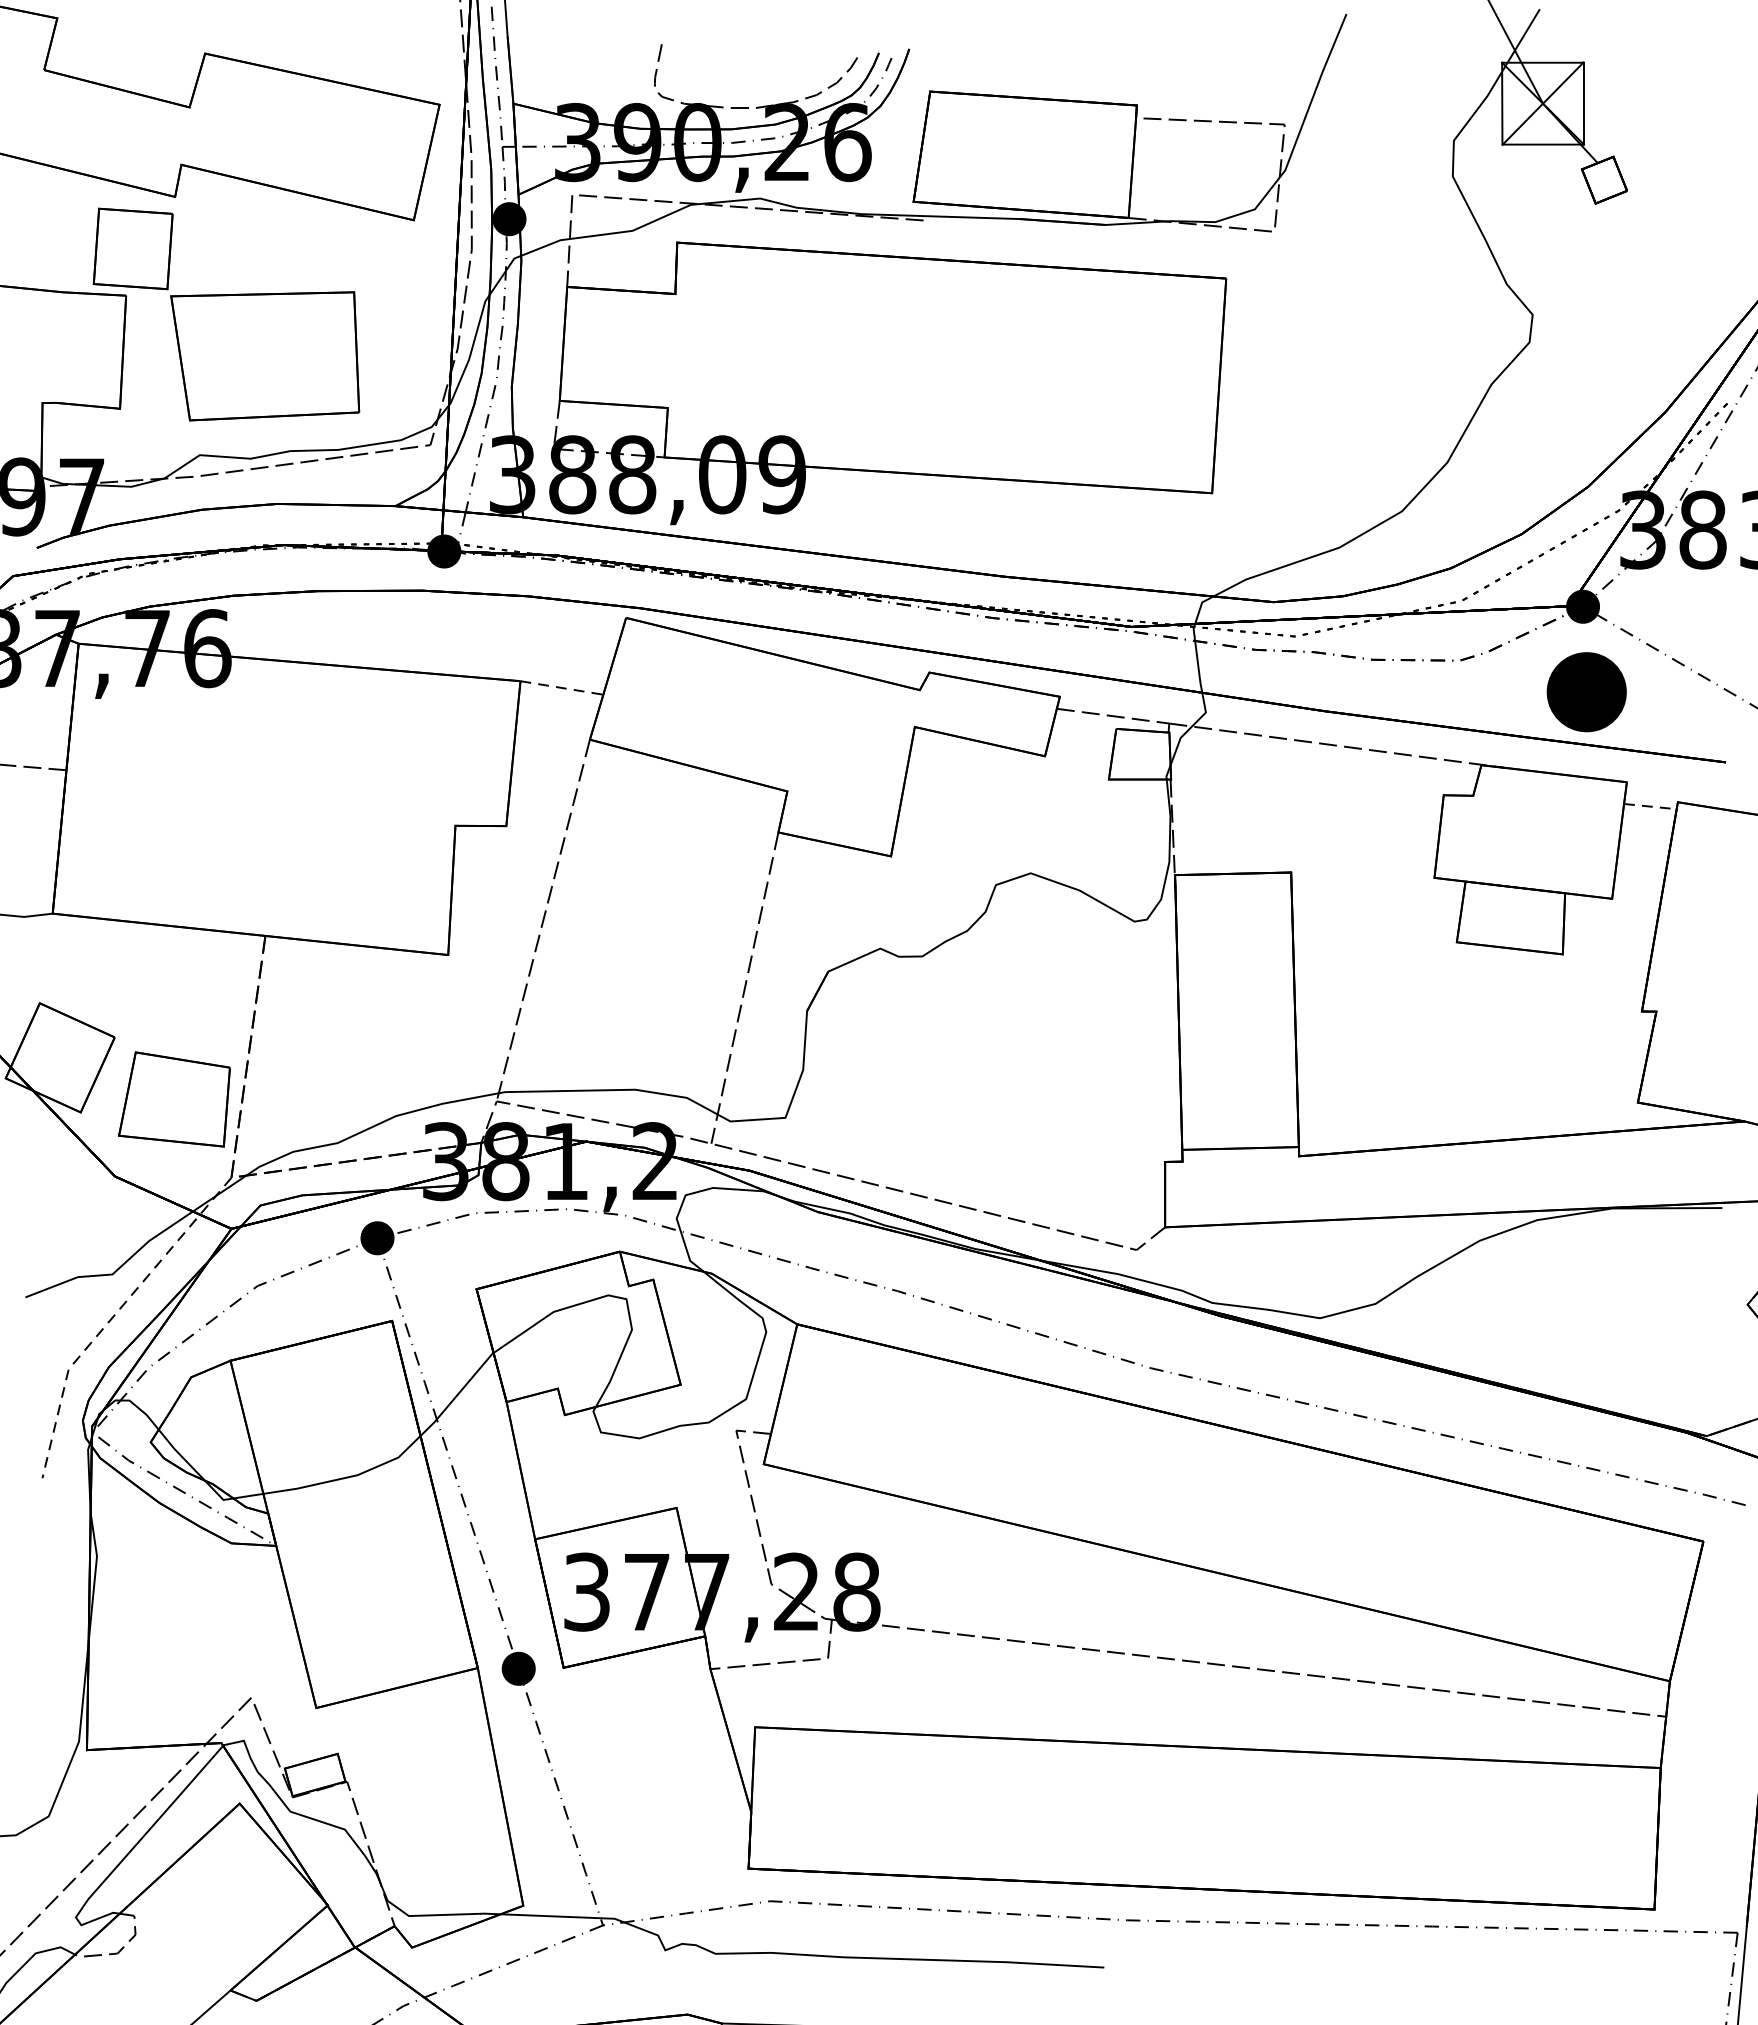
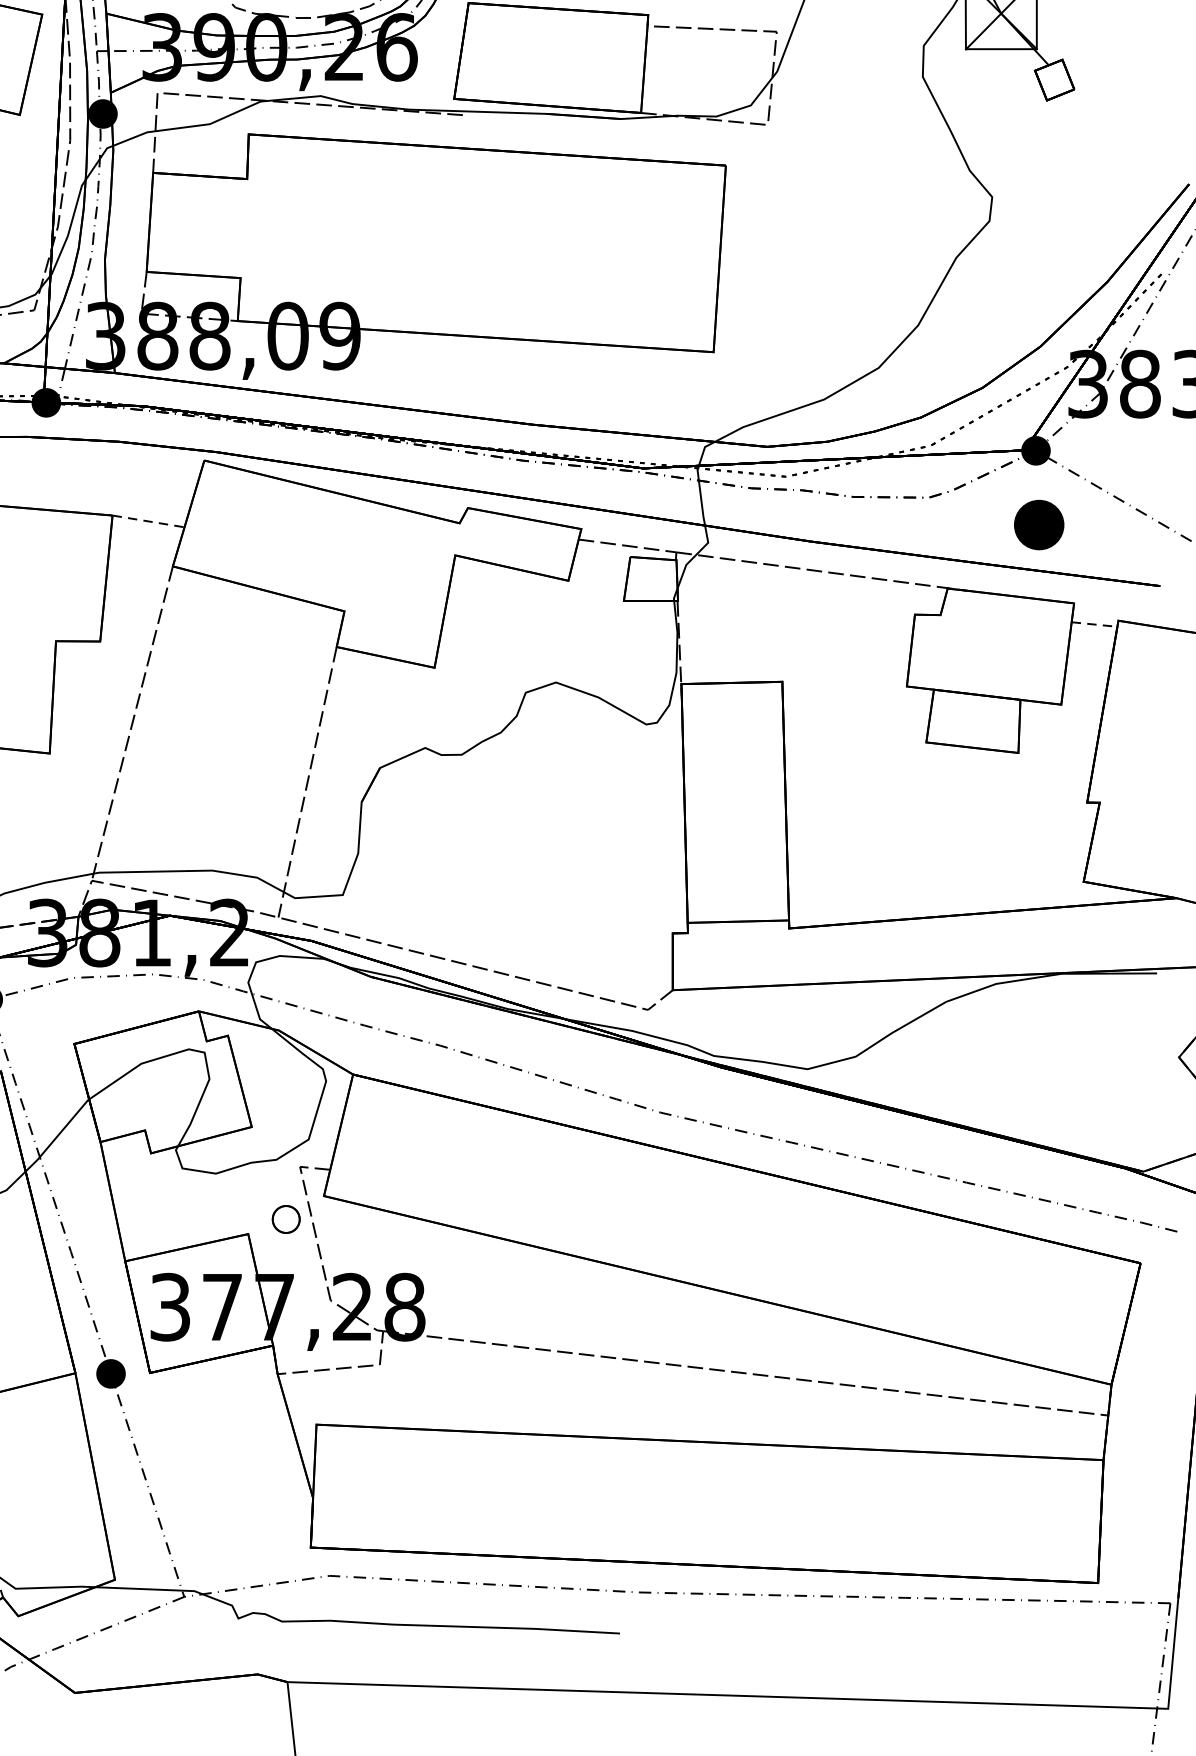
part: (1586, 691) -> (1039, 524), size x0.71
part: (719, 1490) -> (285, 1218), added

